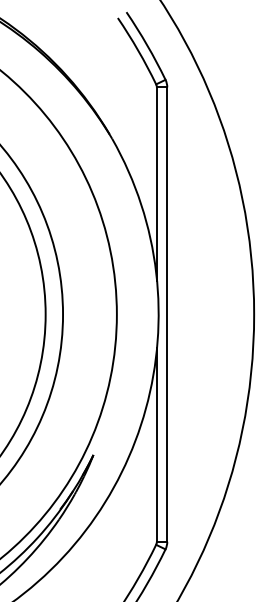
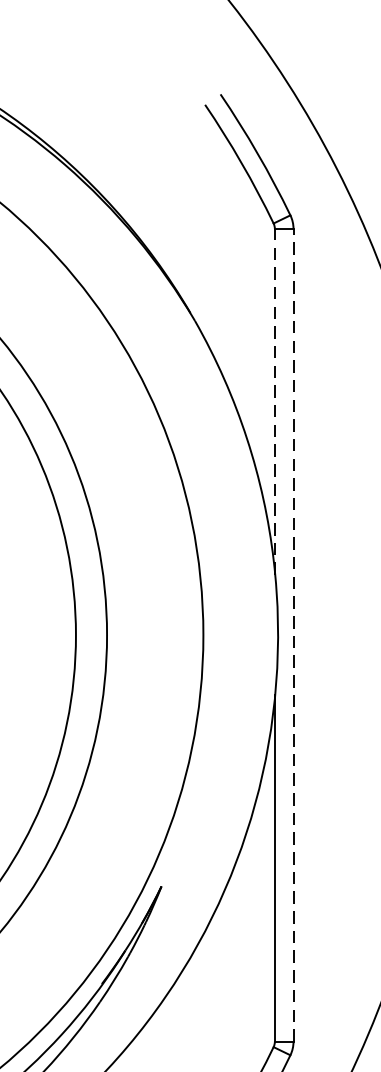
line: (156, 184) -> (274, 402), solid -> dashed
line: (167, 314) -> (293, 635), solid -> dashed

